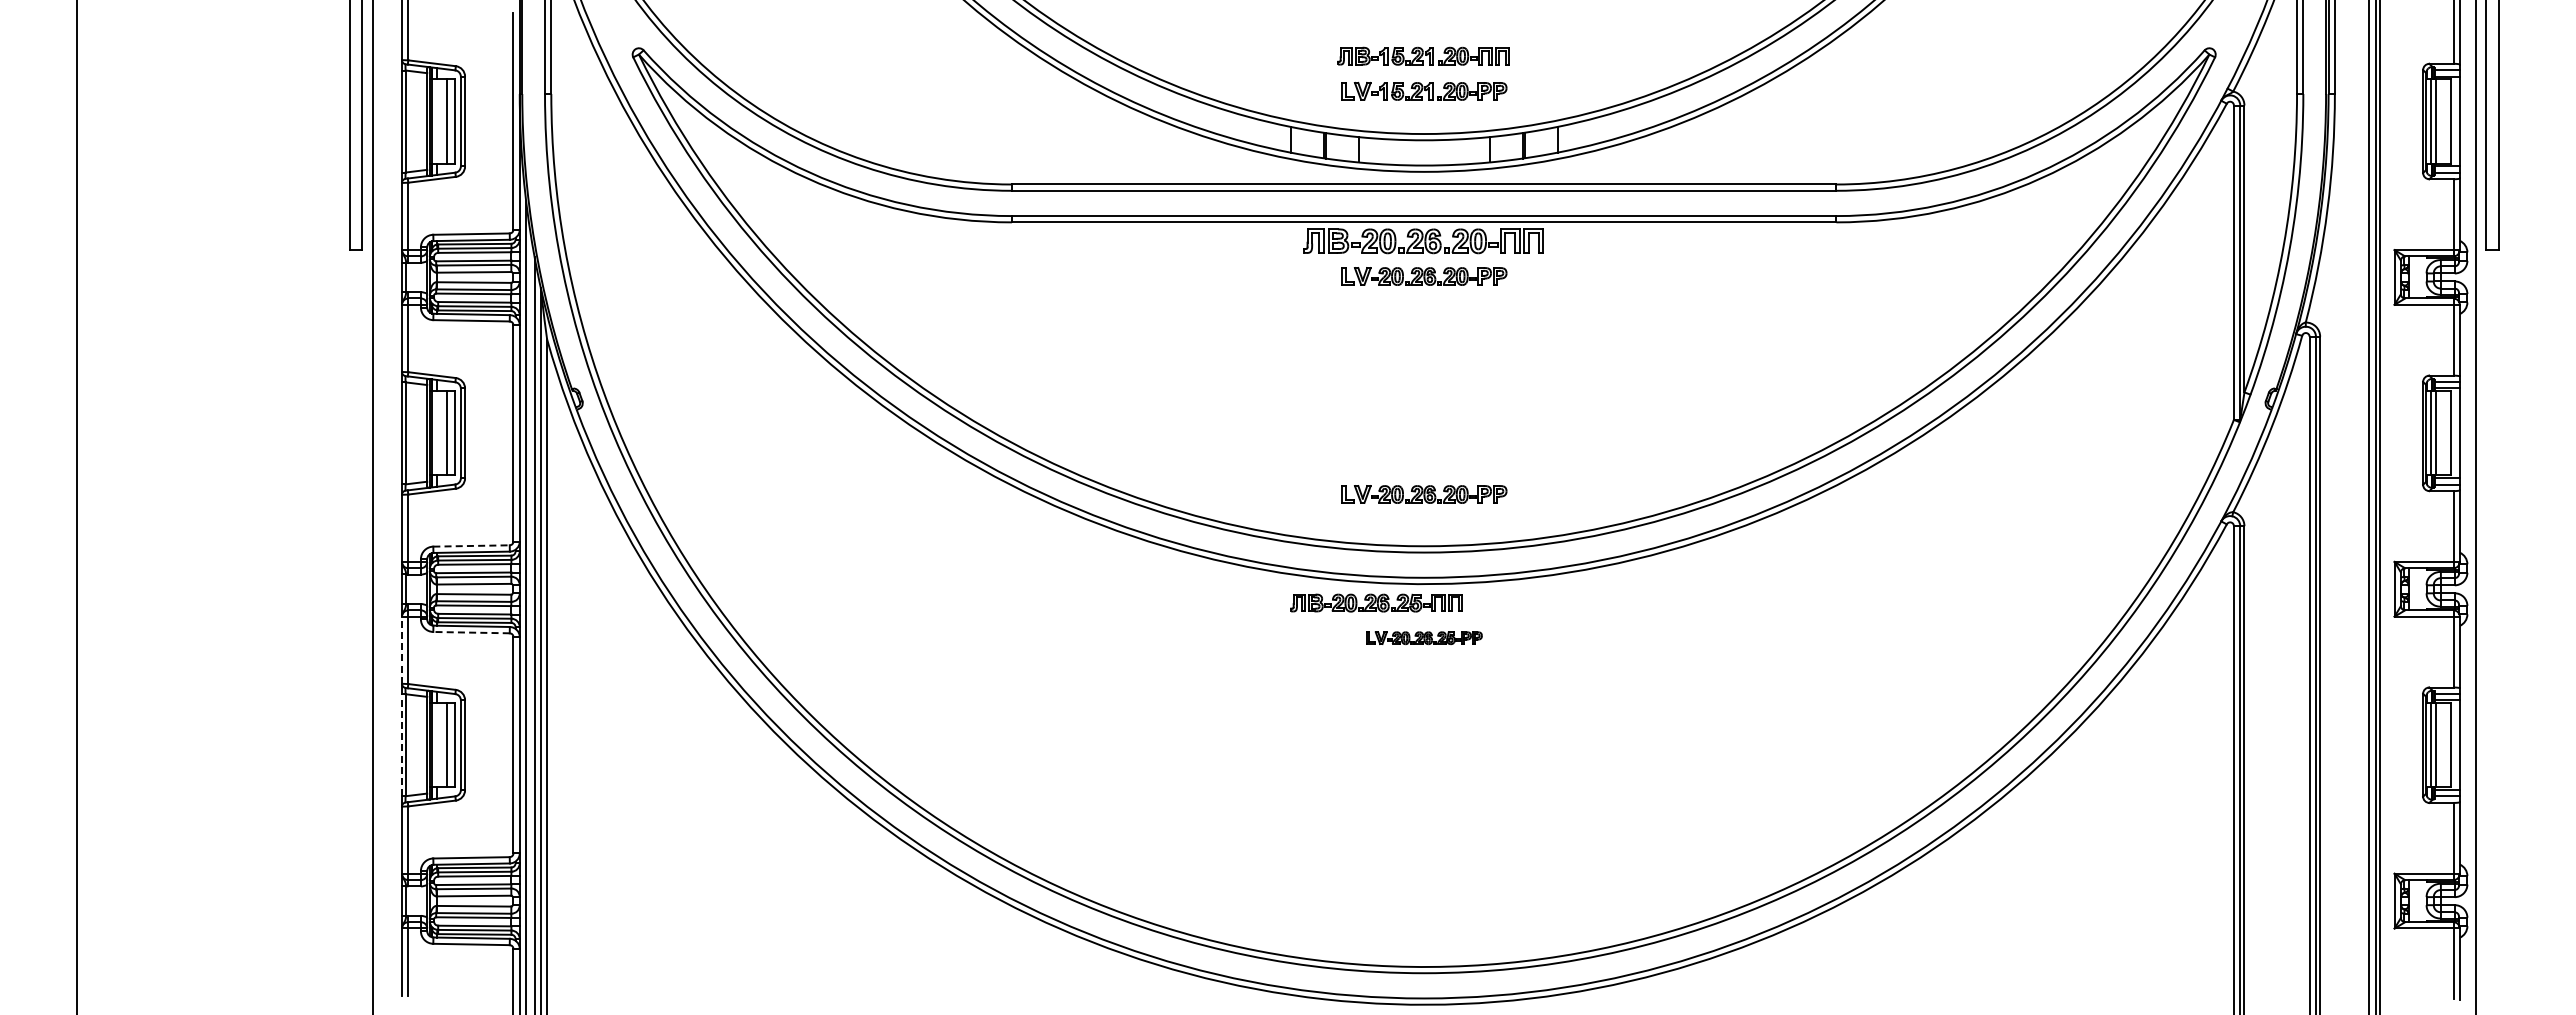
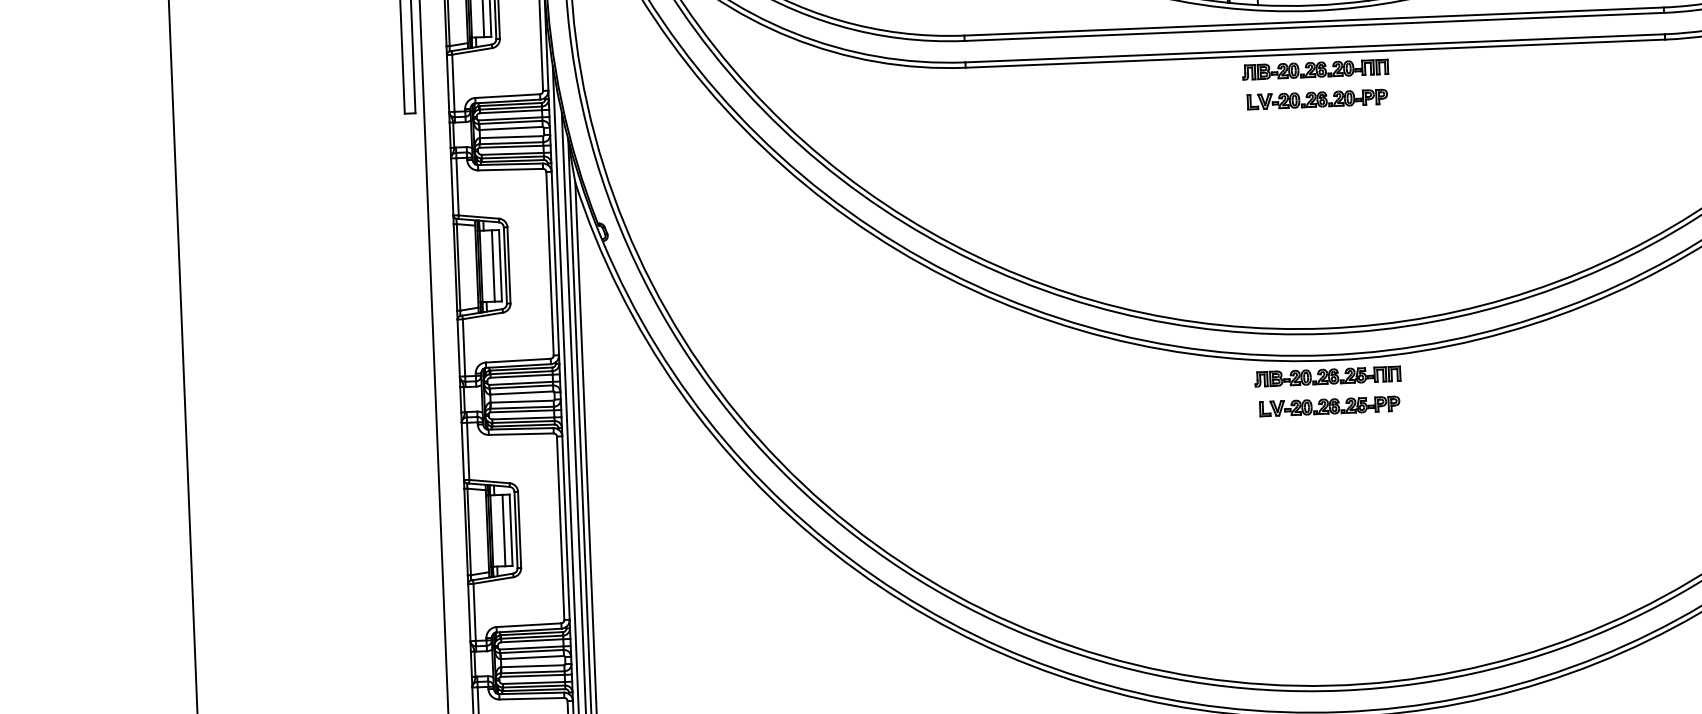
part: (1423, 241) -> (1315, 69), size x0.71
part: (1424, 494) -> (1324, 284), removed
line: (472, 545) -> (519, 360), dashed -> solid
part: (1376, 602) -> (1327, 376), moved
line: (471, 632) -> (521, 434), dashed -> solid
part: (1424, 637) -> (1329, 405), size x1.43
line: (401, 650) -> (462, 451), dashed -> solid
line: (401, 745) -> (465, 532), dashed -> solid

